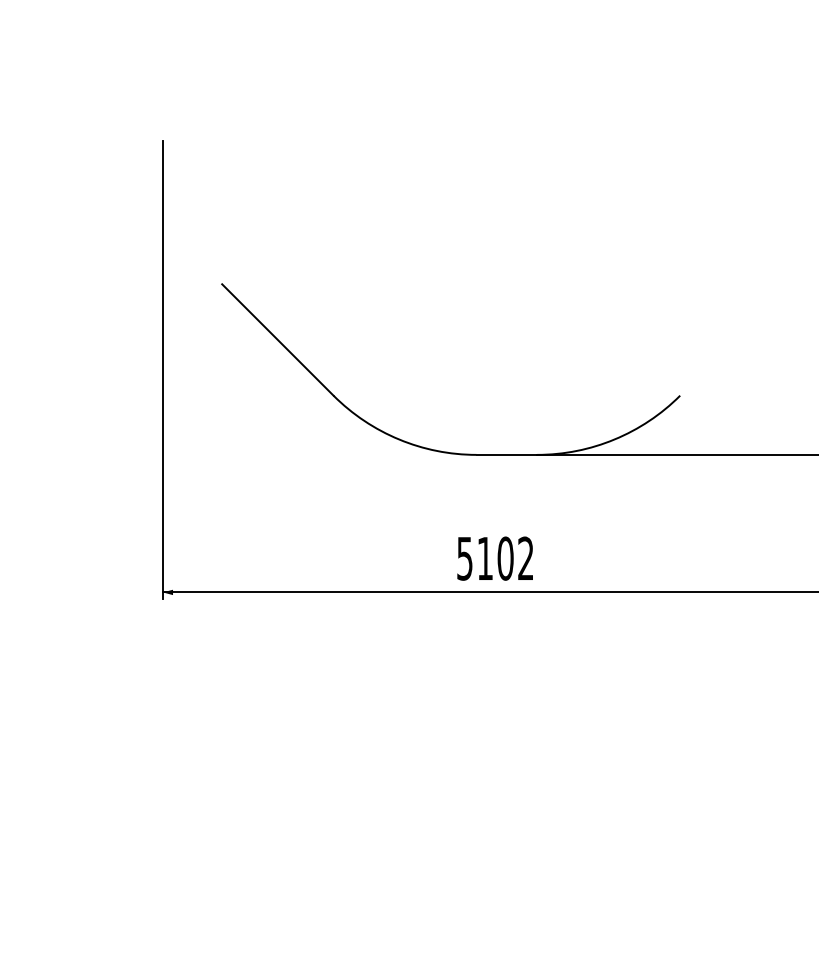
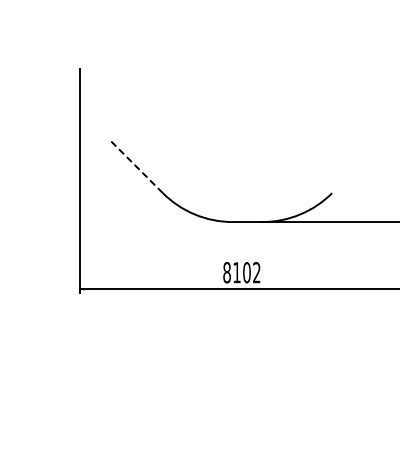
line: (277, 339) -> (135, 165), solid -> dashed
text: (463, 558) -> (226, 272), 5102 -> 8102

